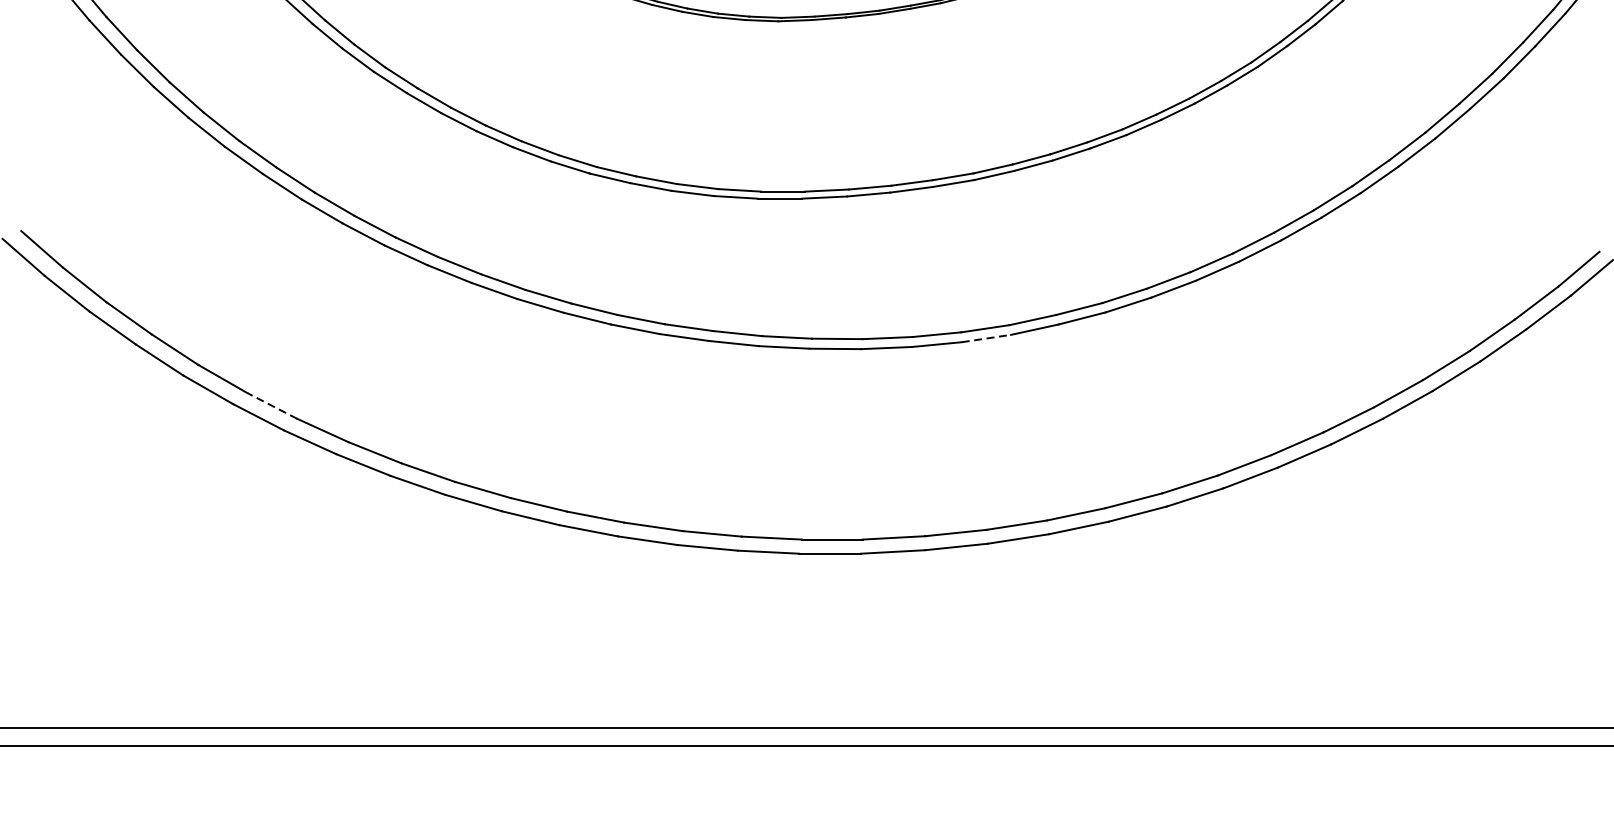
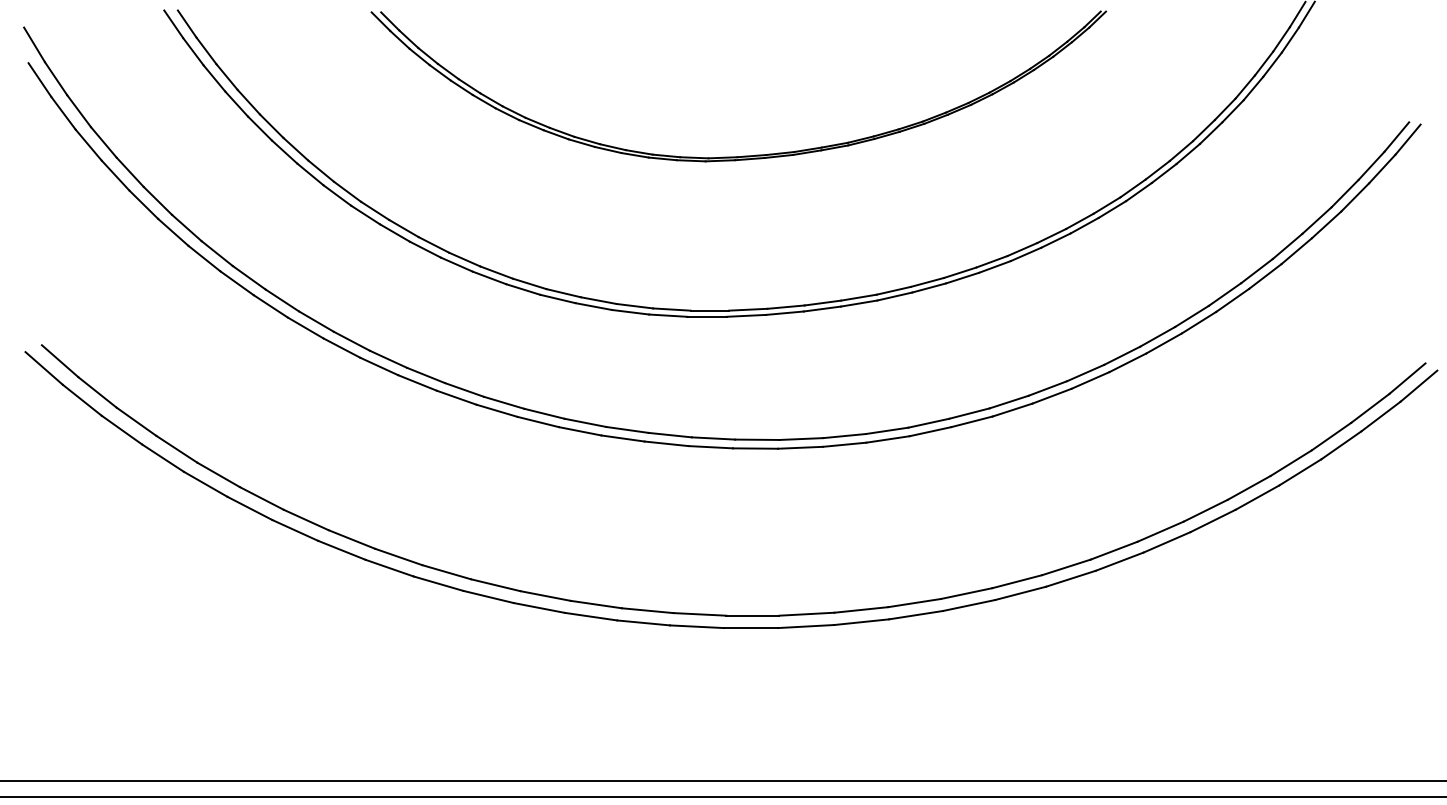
line: (986, 338) -> (888, 439), dashed -> solid
line: (271, 405) -> (261, 498), dashed -> solid

